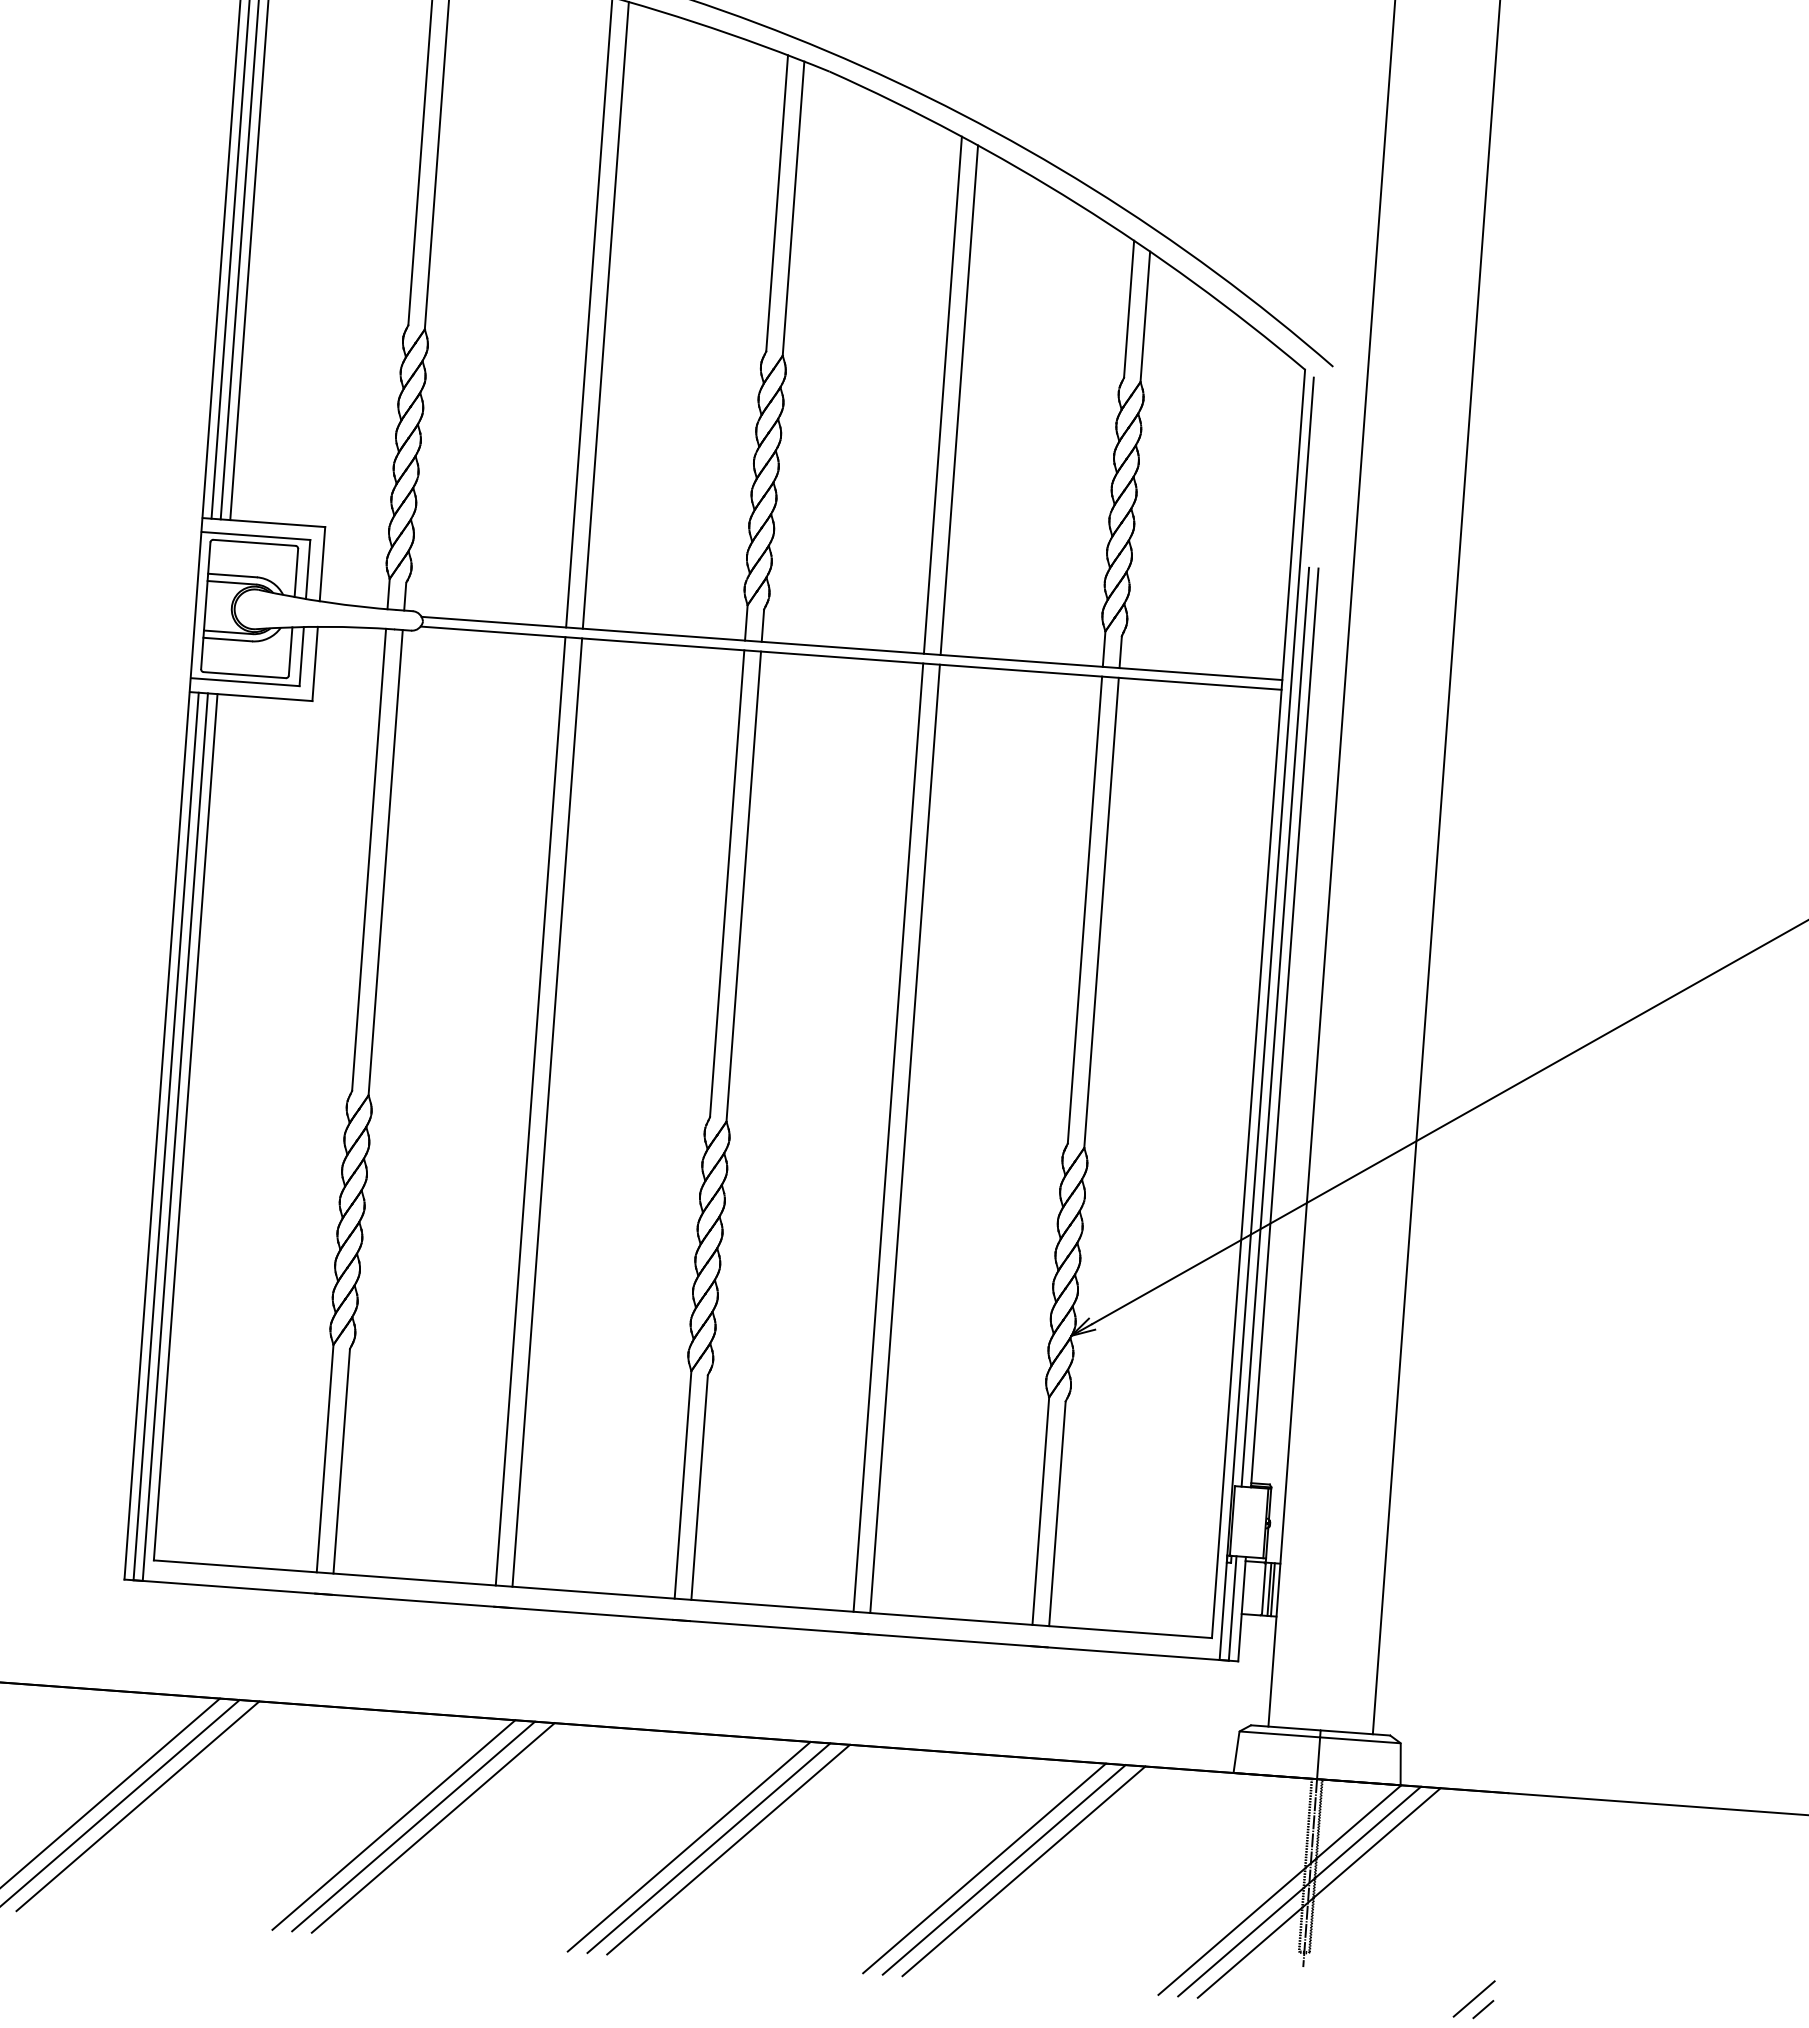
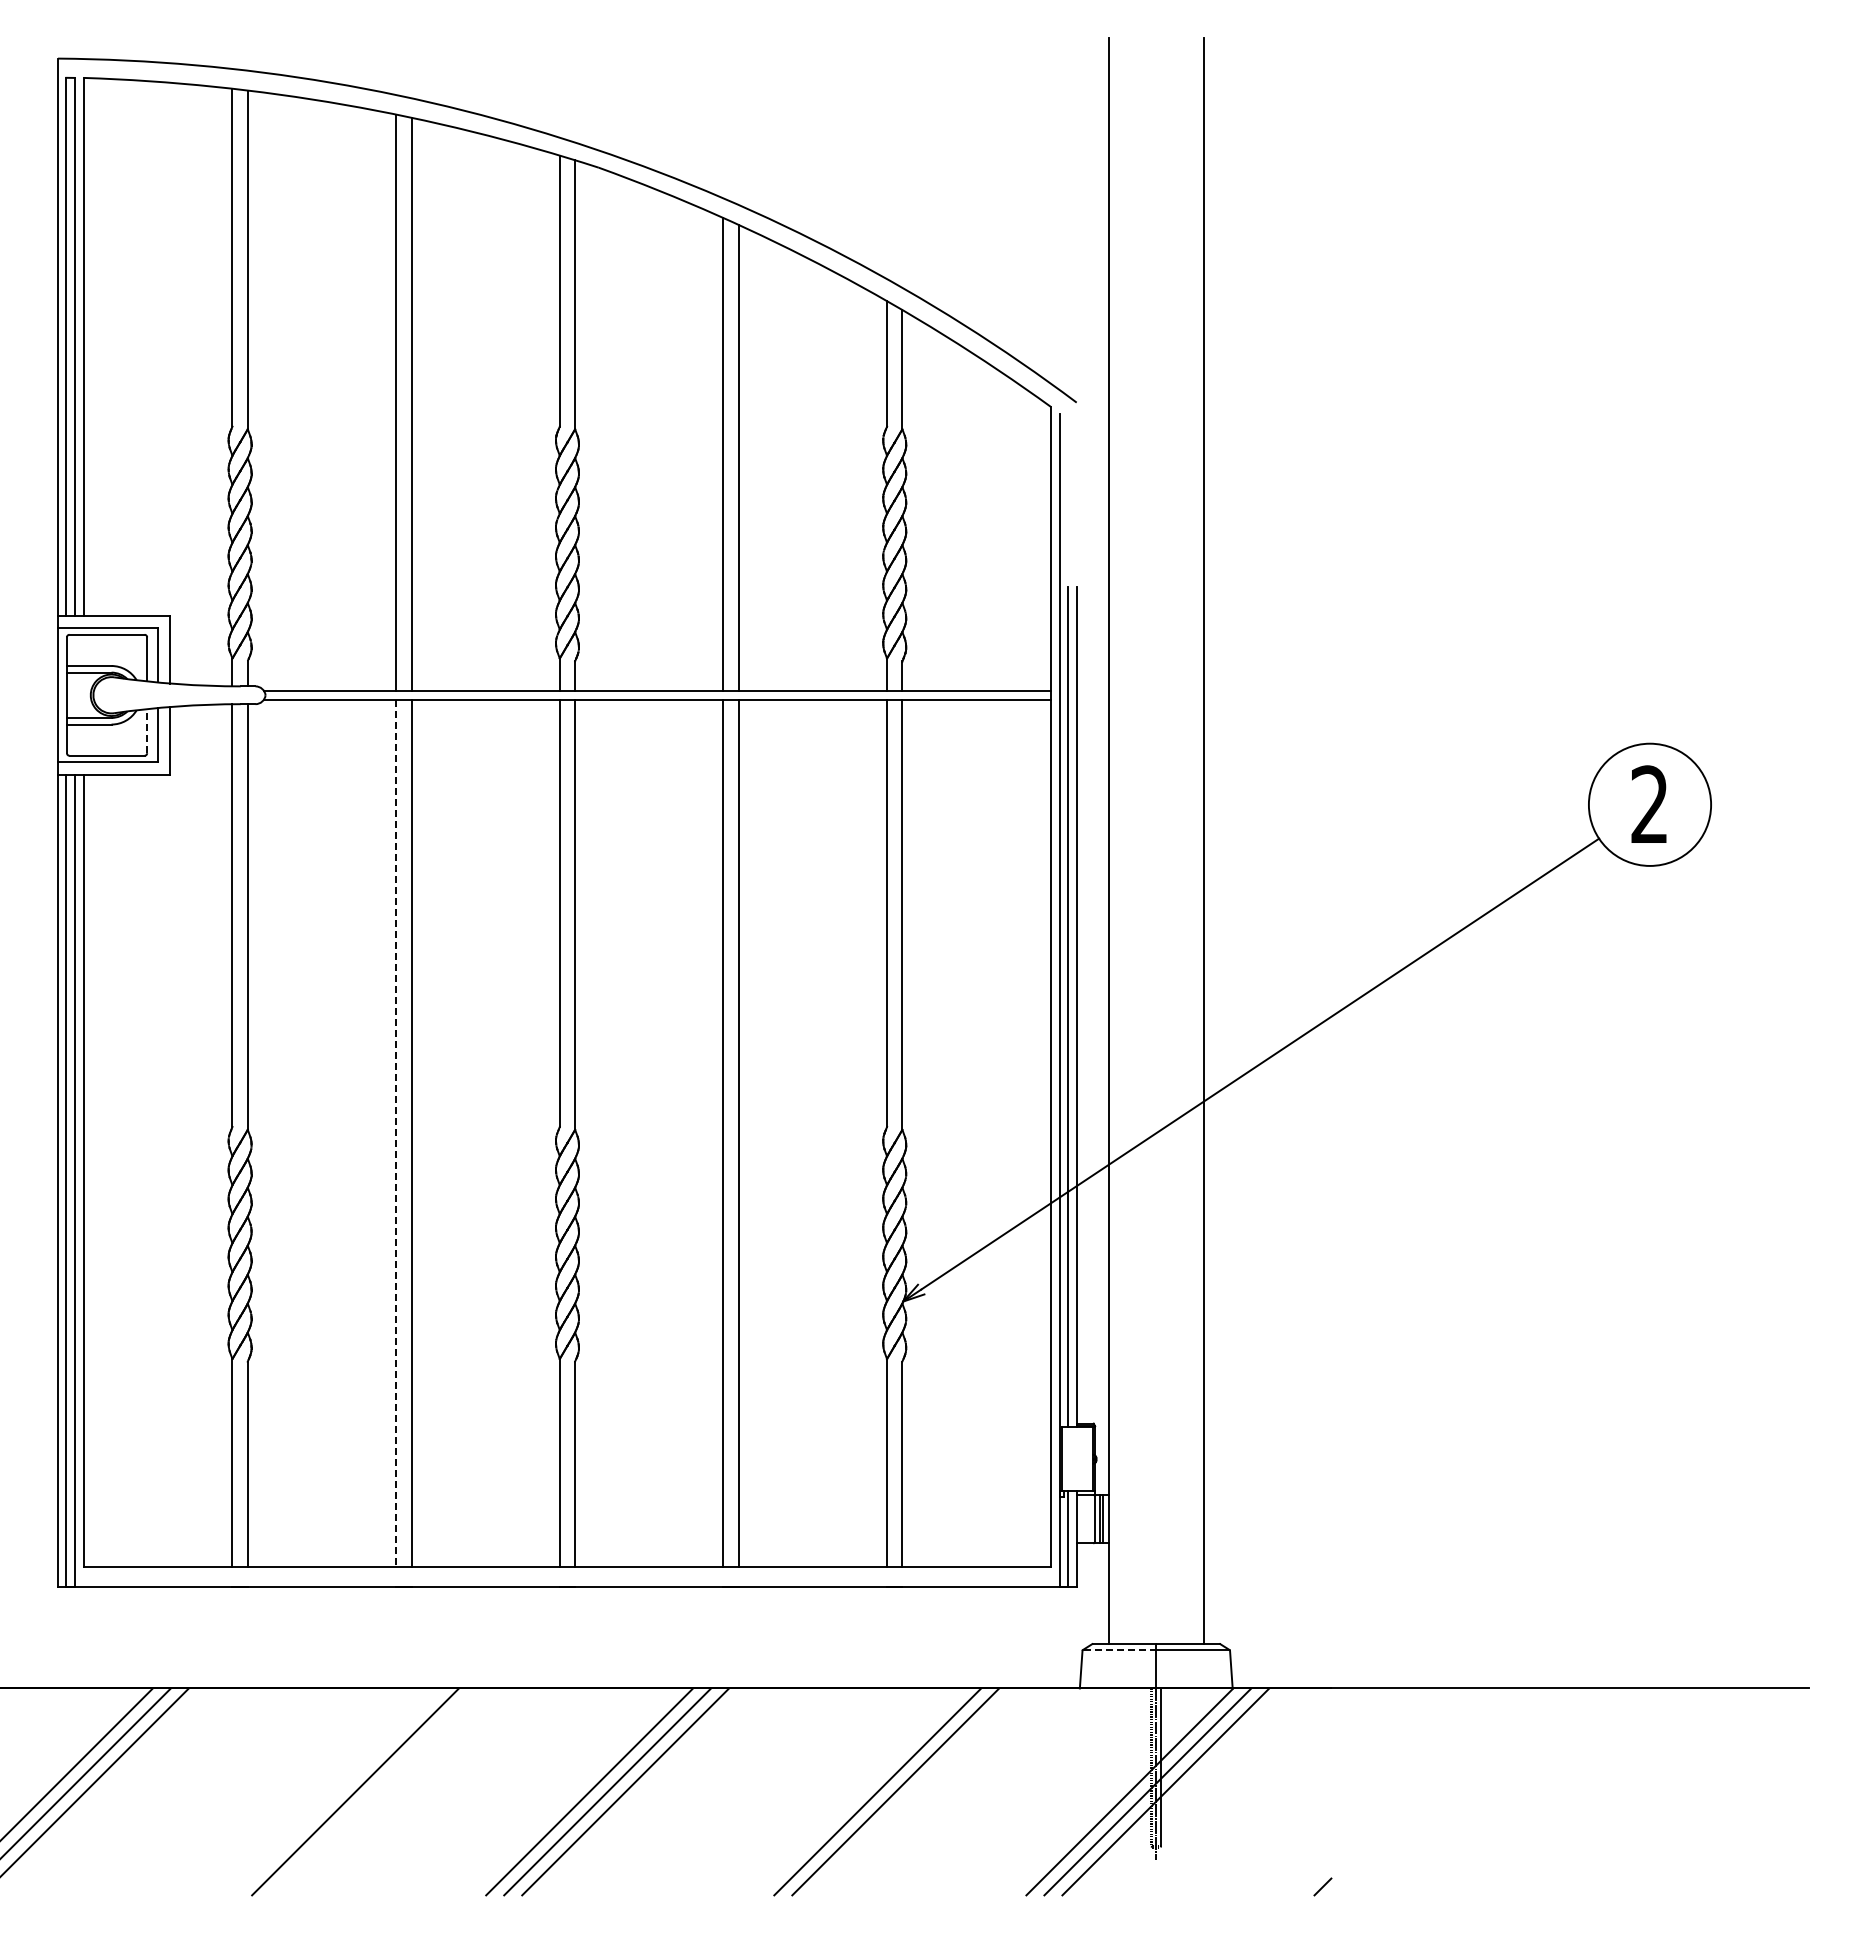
line: (291, 650) -> (147, 730), solid -> dashed
line: (530, 1111) -> (396, 1133), solid -> dashed
line: (1280, 1734) -> (1120, 1650), solid -> dashed
line: (393, 1824) -> (319, 1791), removed
line: (413, 1826) -> (337, 1791), removed
line: (984, 1867) -> (859, 1791), removed
line: (1473, 1998) -> (1313, 1877), removed

